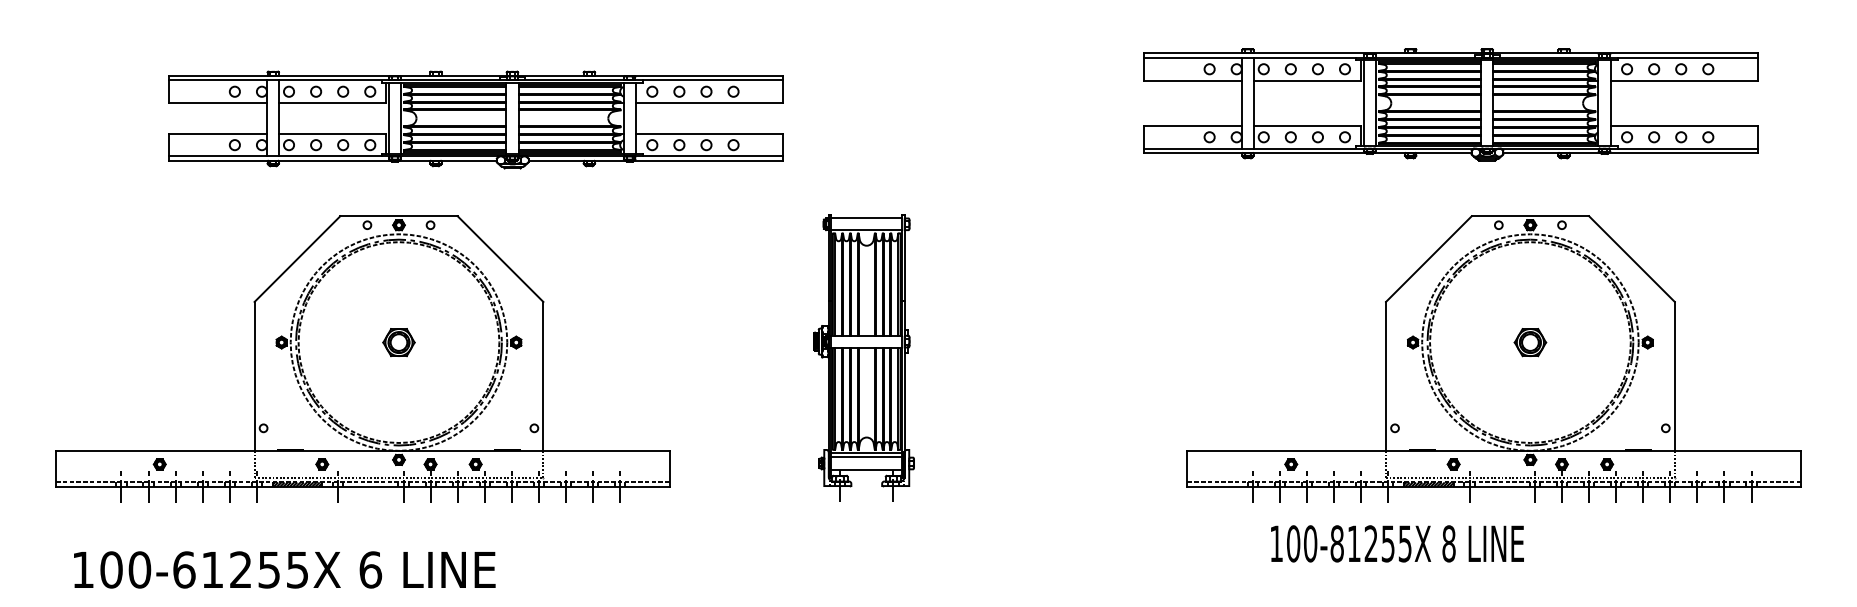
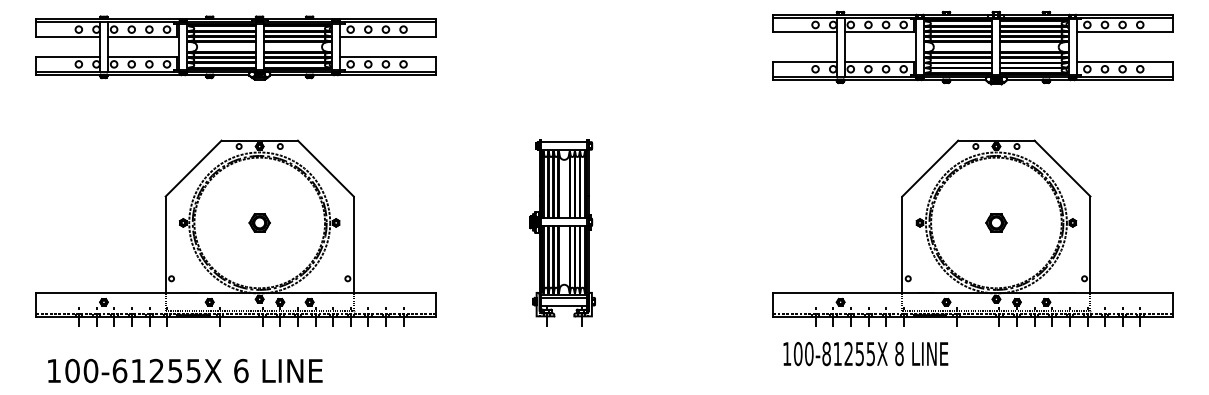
part: (1450, 103) -> (972, 47), moved
part: (475, 119) -> (235, 47), moved
text: (1396, 543) -> (865, 353), moved

